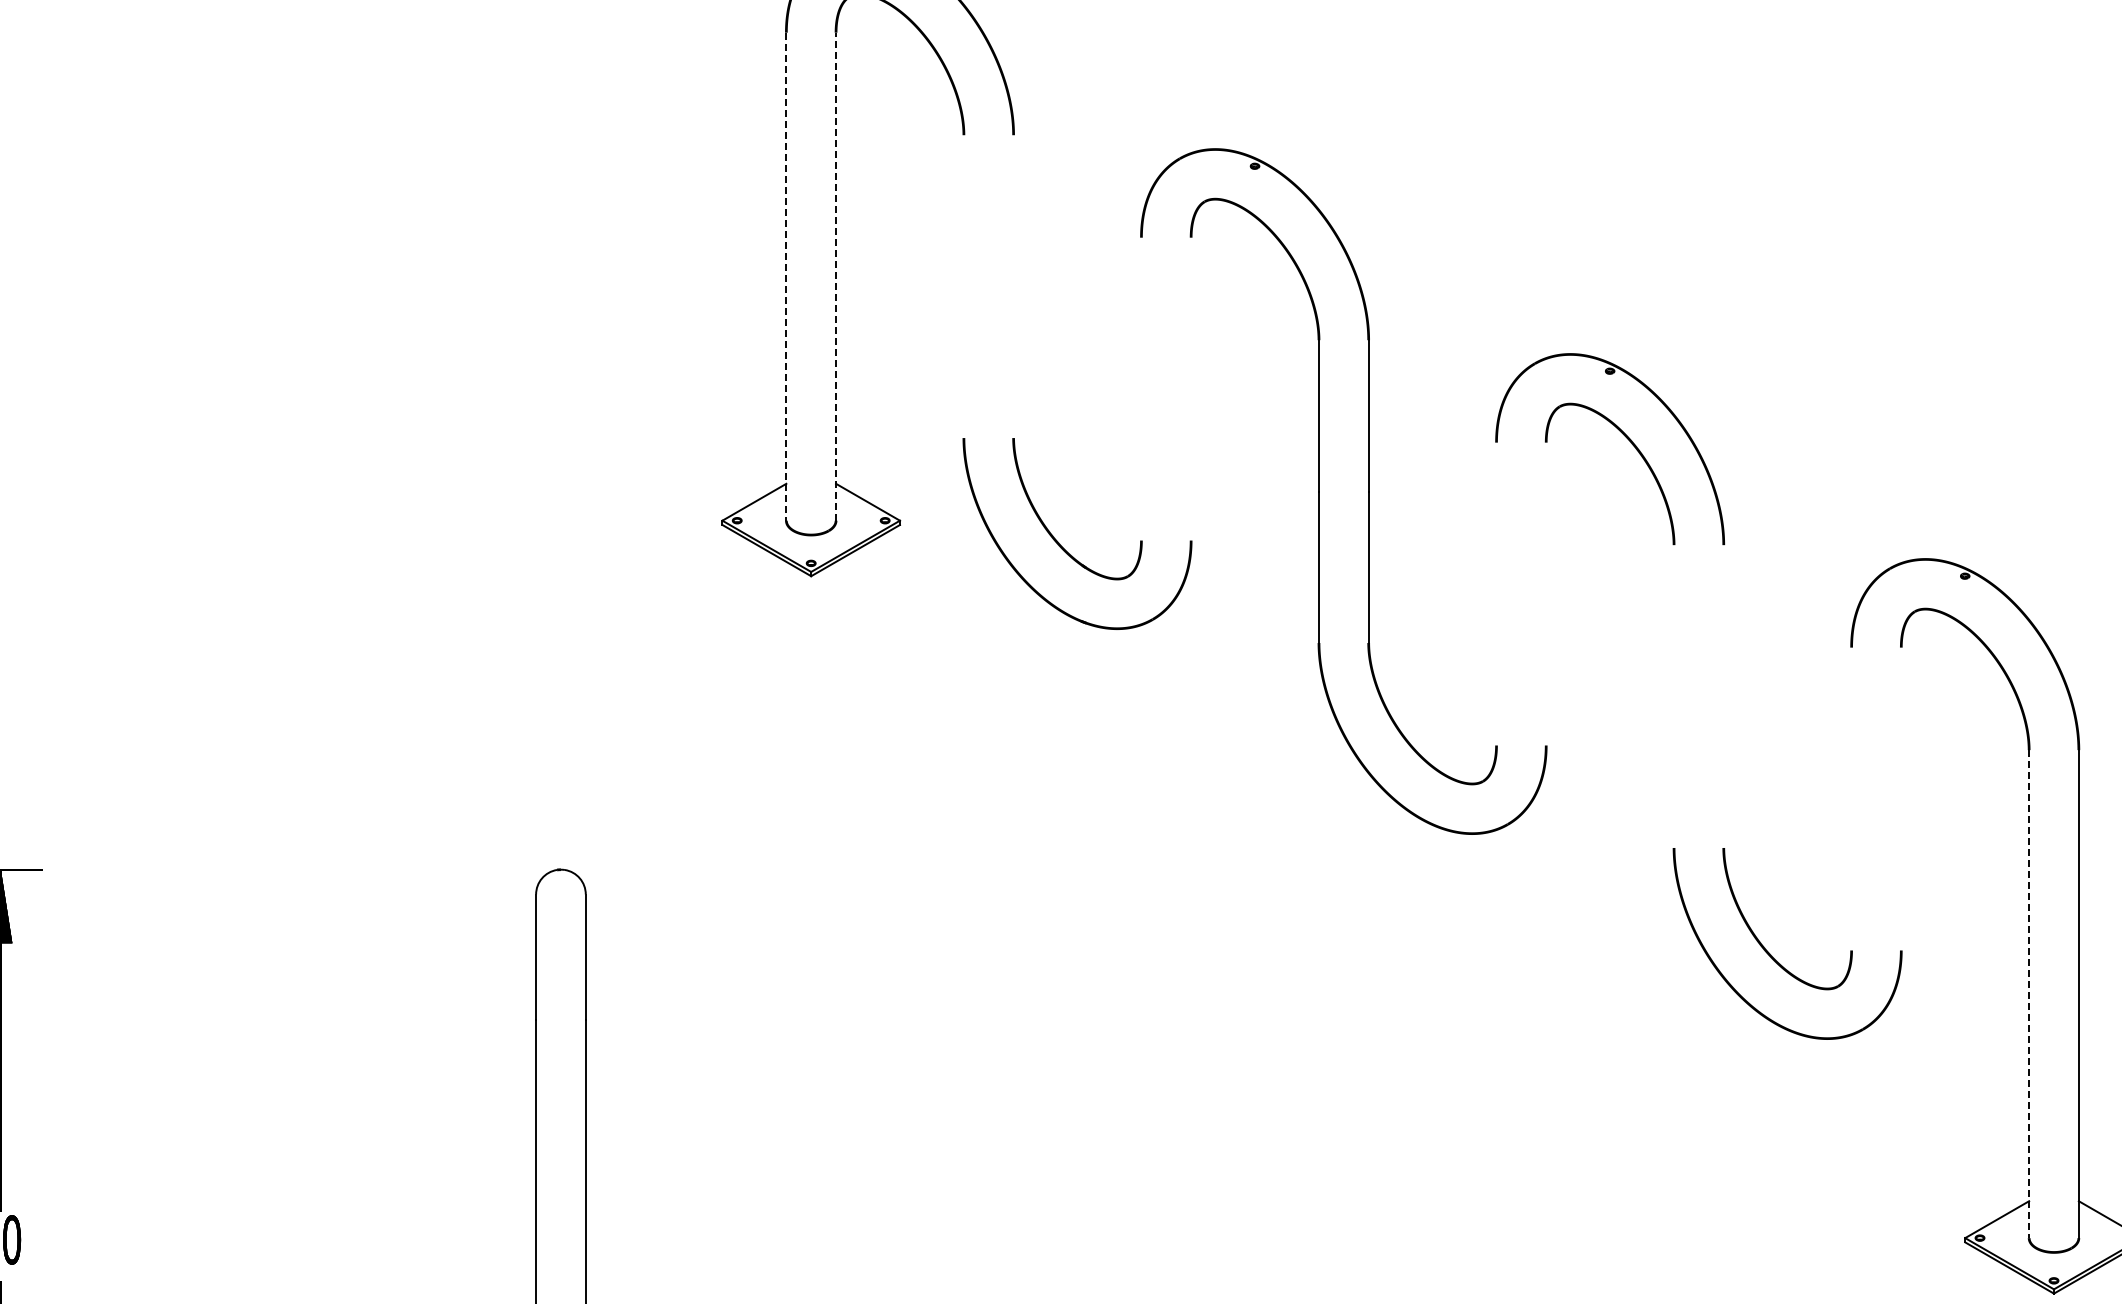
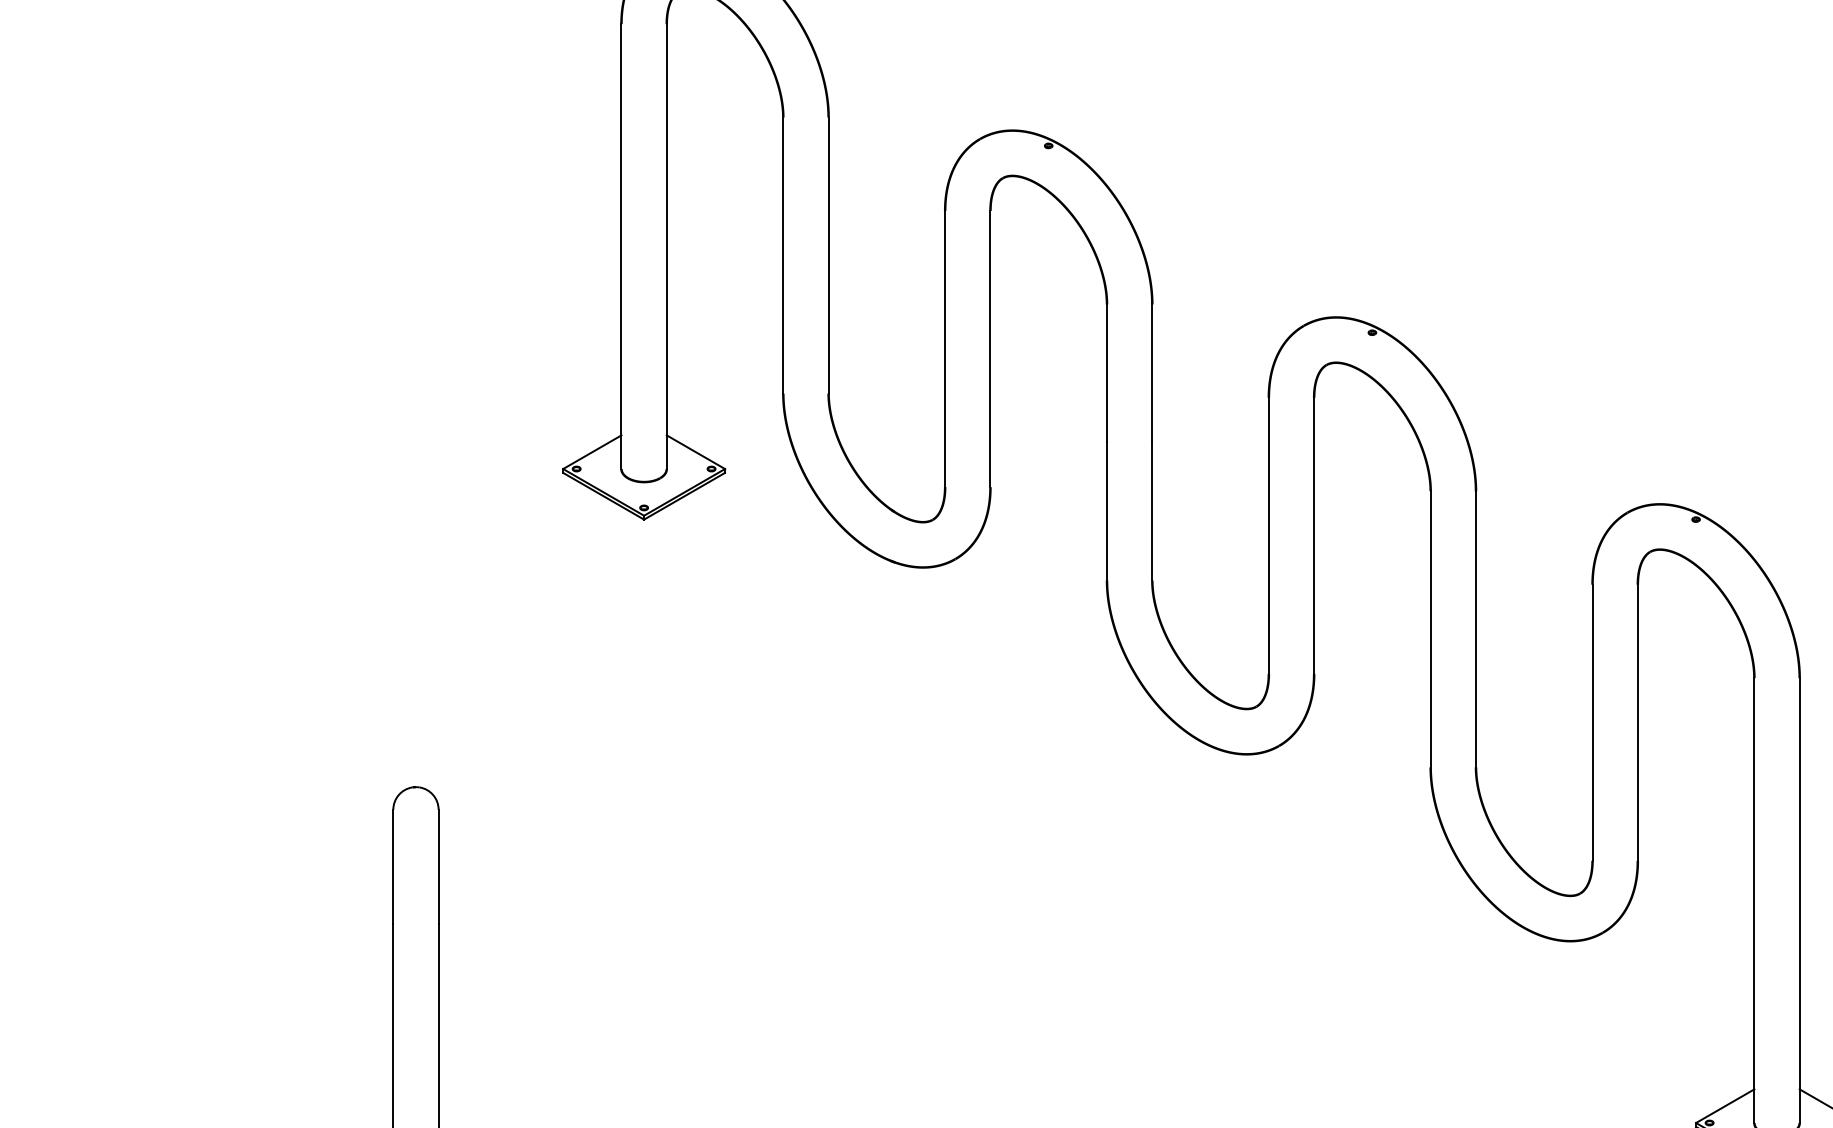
line: (786, 276) -> (621, 246), dashed -> solid
line: (836, 276) -> (667, 246), dashed -> solid
line: (963, 286) -> (782, 255), added
line: (1013, 286) -> (828, 255), added
line: (1141, 388) -> (945, 348), added
line: (1191, 388) -> (990, 348), added
line: (1496, 593) -> (1268, 535), added
line: (1546, 593) -> (1314, 535), added
line: (1674, 696) -> (1431, 629), added
line: (1723, 696) -> (1475, 629), added
line: (1851, 798) -> (1592, 722), added
line: (1901, 798) -> (1638, 722), added
line: (2029, 994) -> (1754, 900), dashed -> solid

